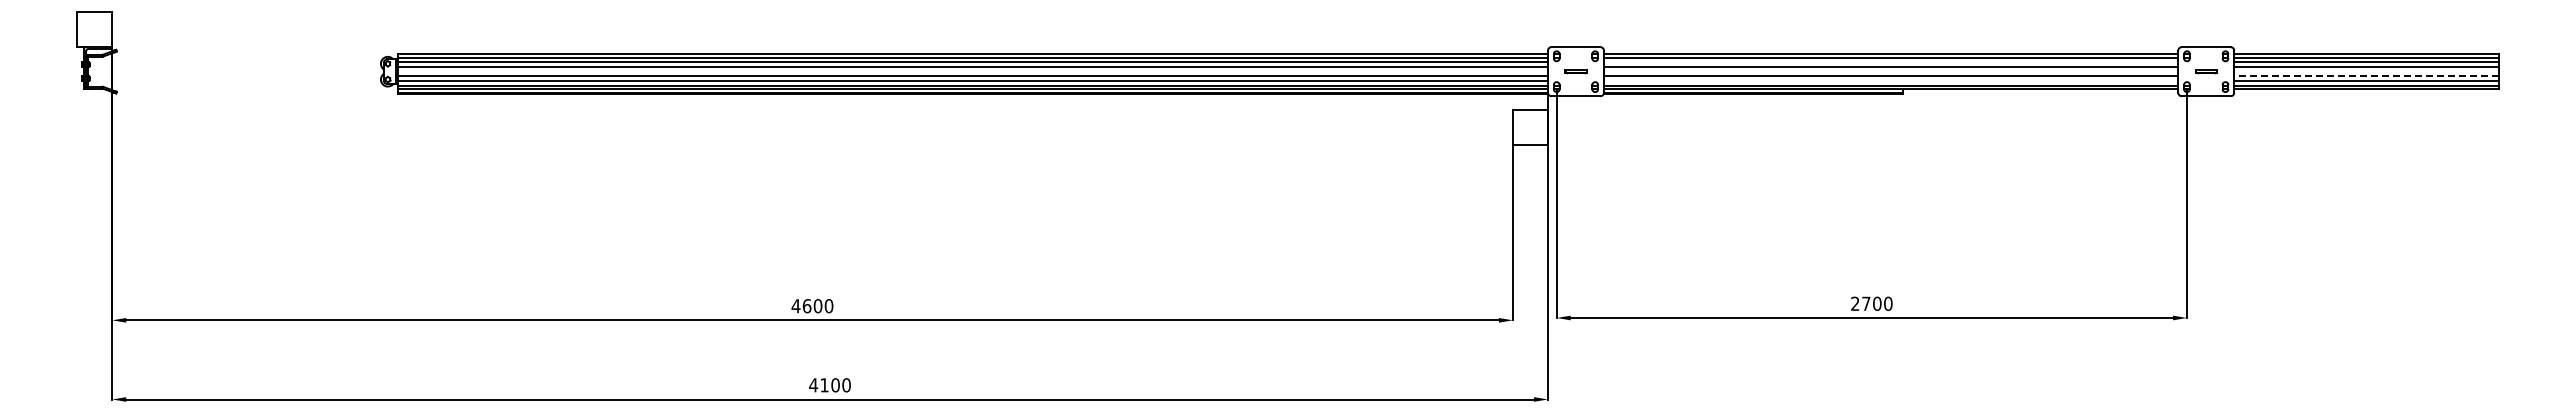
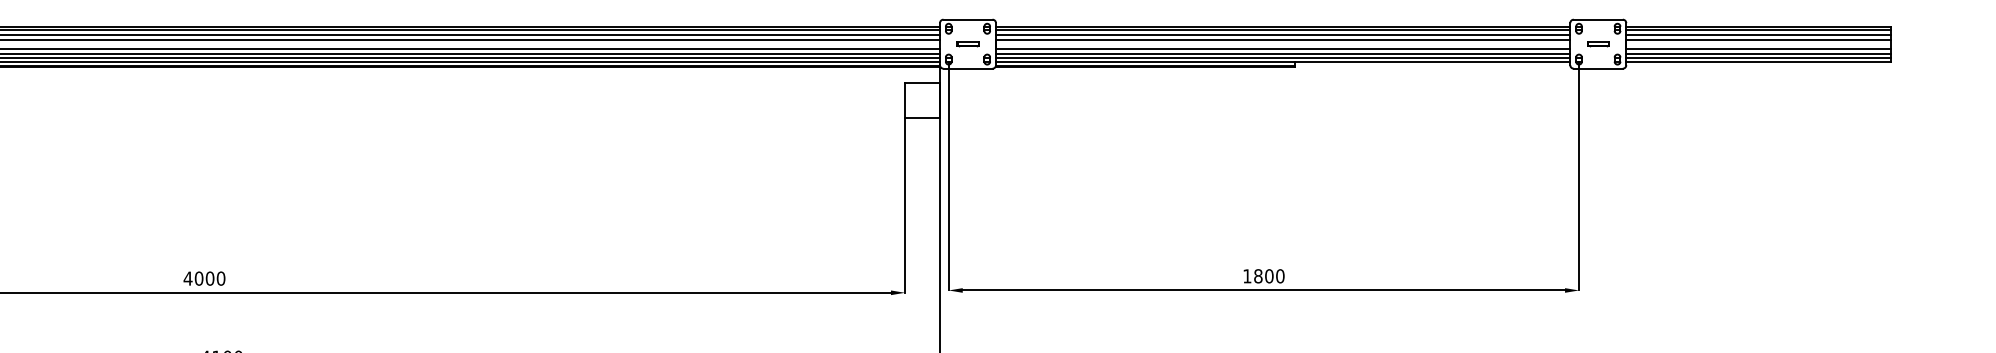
line: (1890, 62) -> (1282, 34), added
line: (2365, 76) -> (1757, 48), dashed -> solid
line: (1890, 81) -> (1282, 53), added
text: (1860, 303) -> (1252, 275), 2700 -> 1800
text: (807, 306) -> (199, 278), 4600 -> 4000

